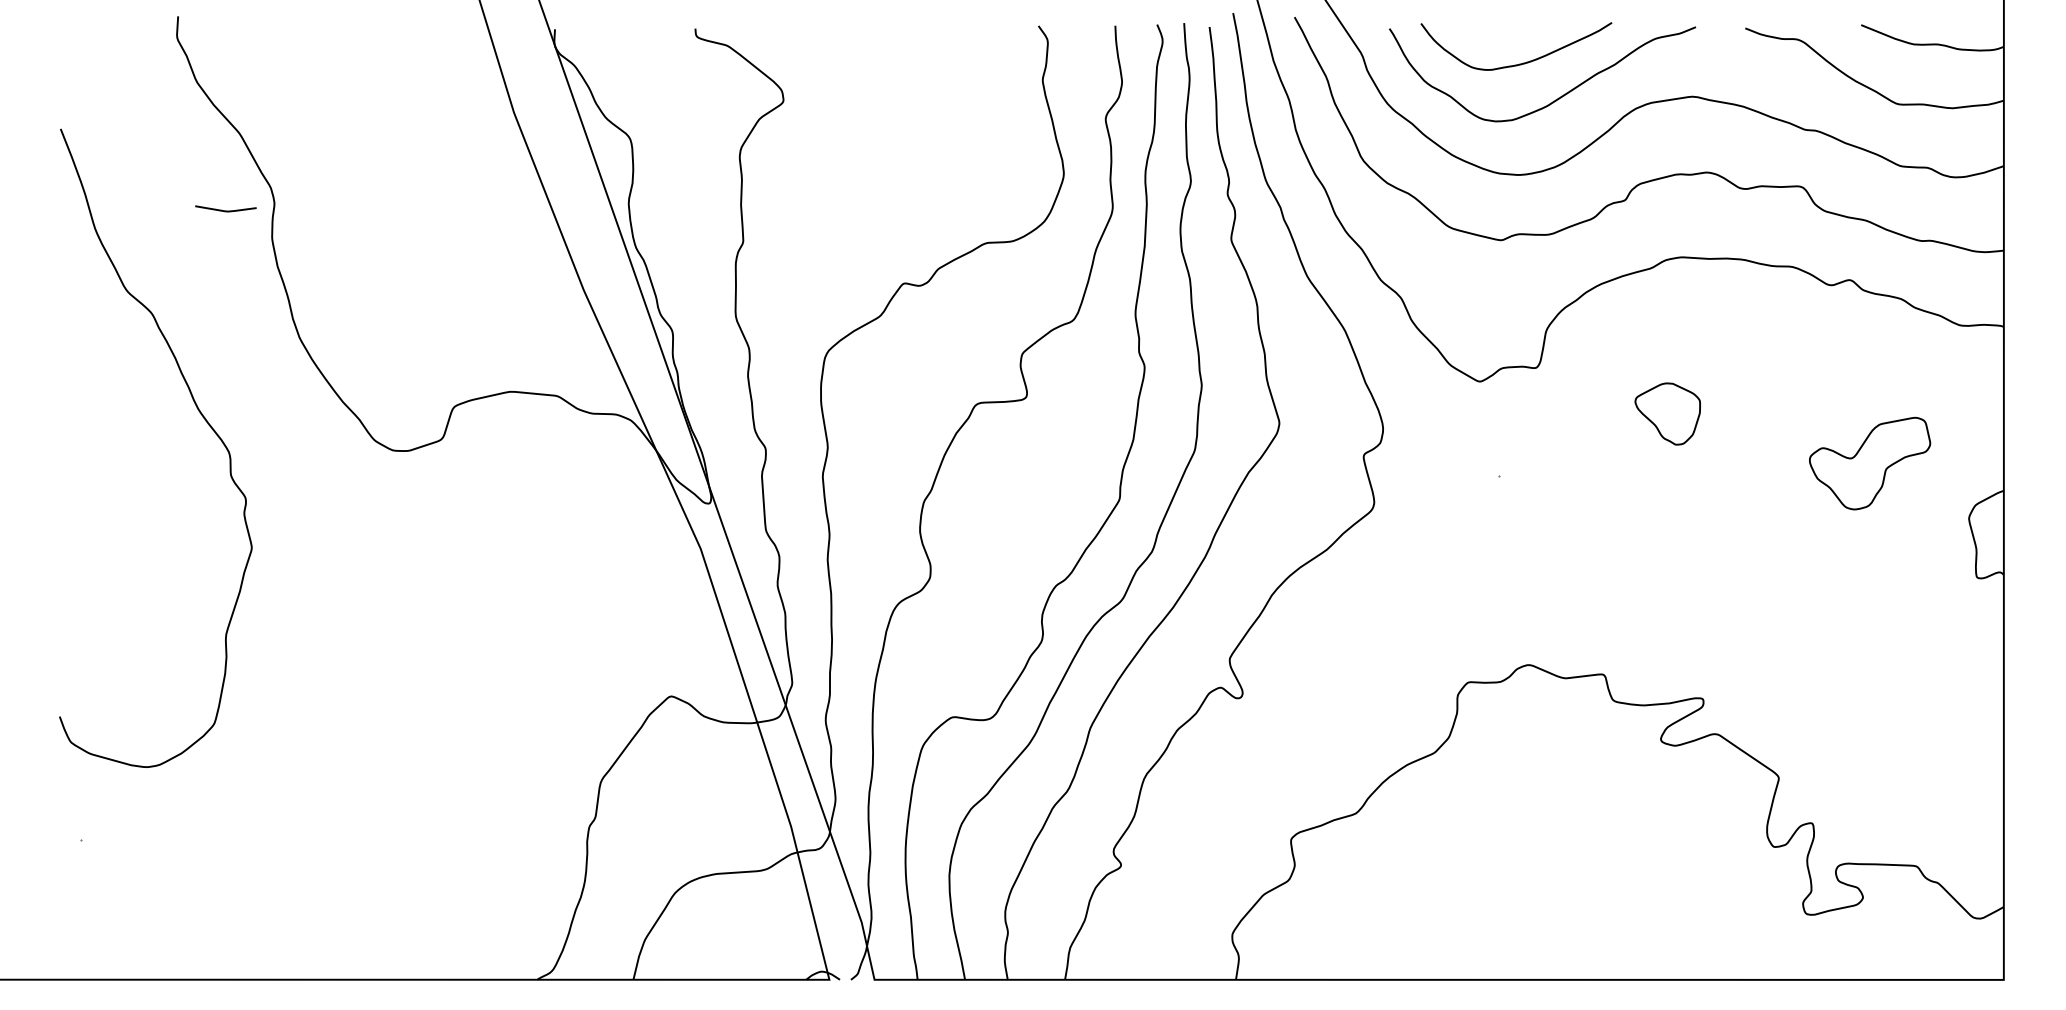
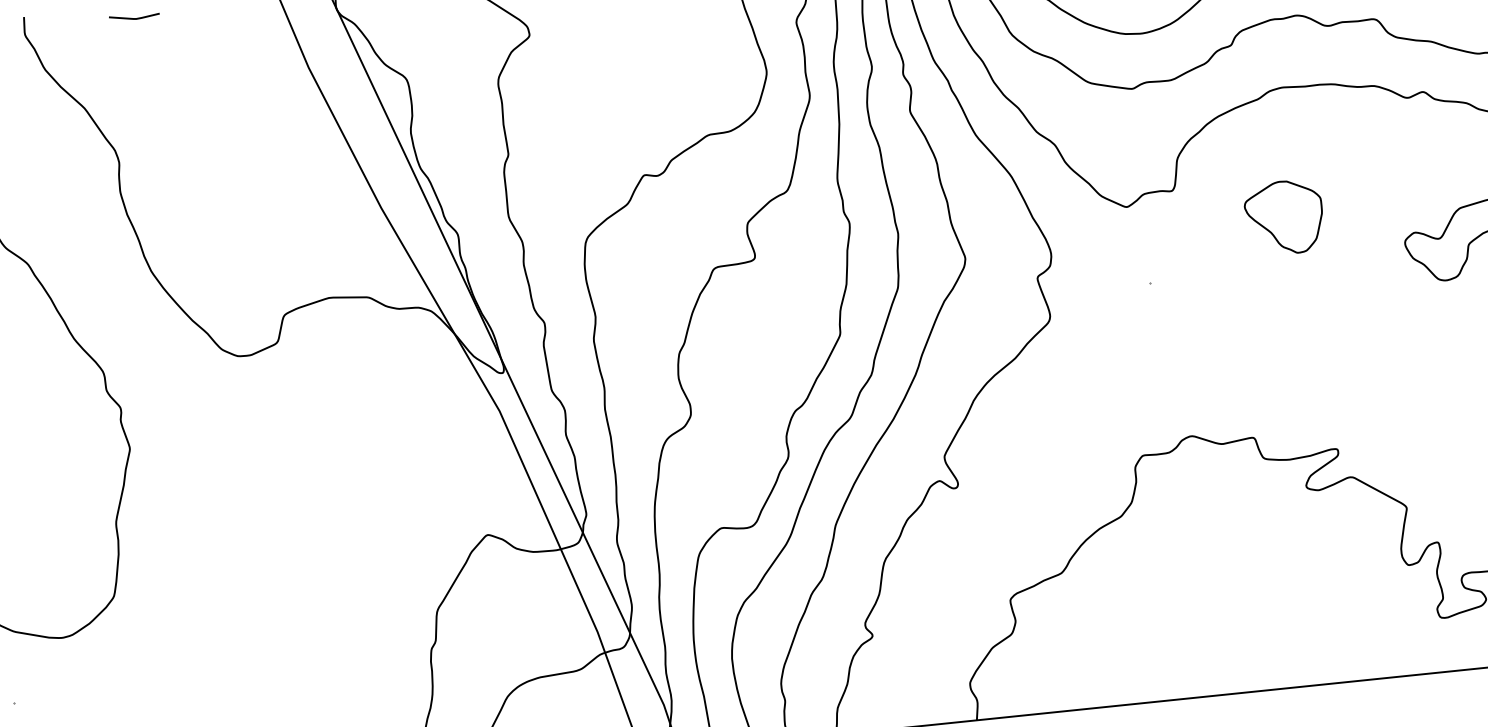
line: (225, 210) -> (134, 18), moved
part: (1667, 413) -> (1284, 217), size x1.43

